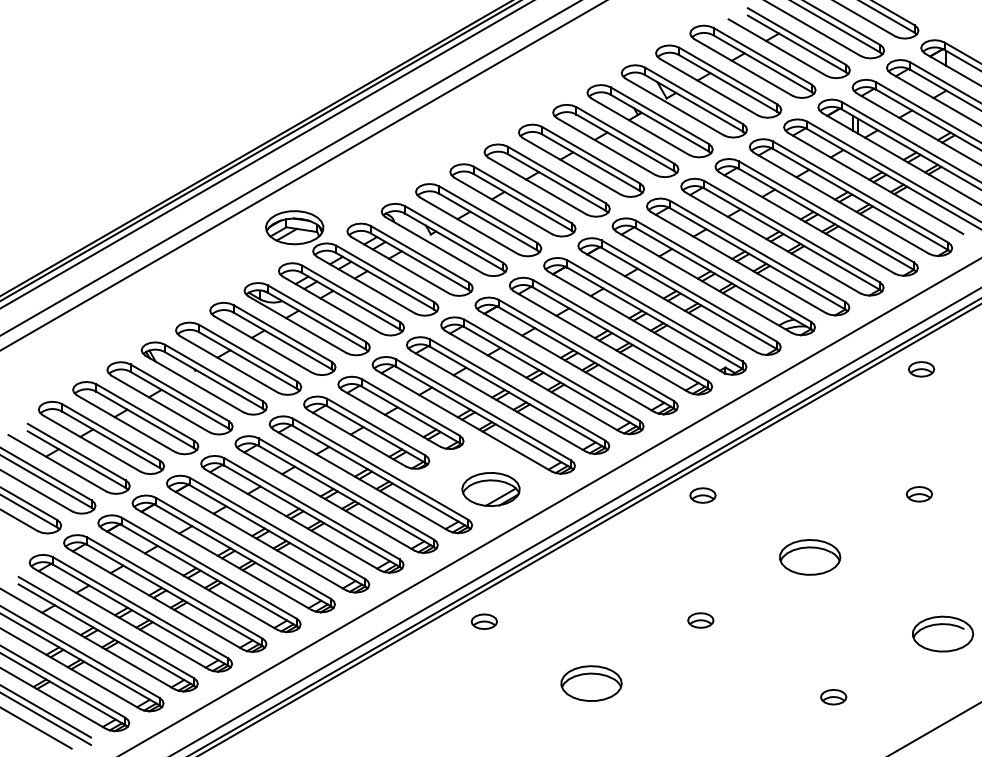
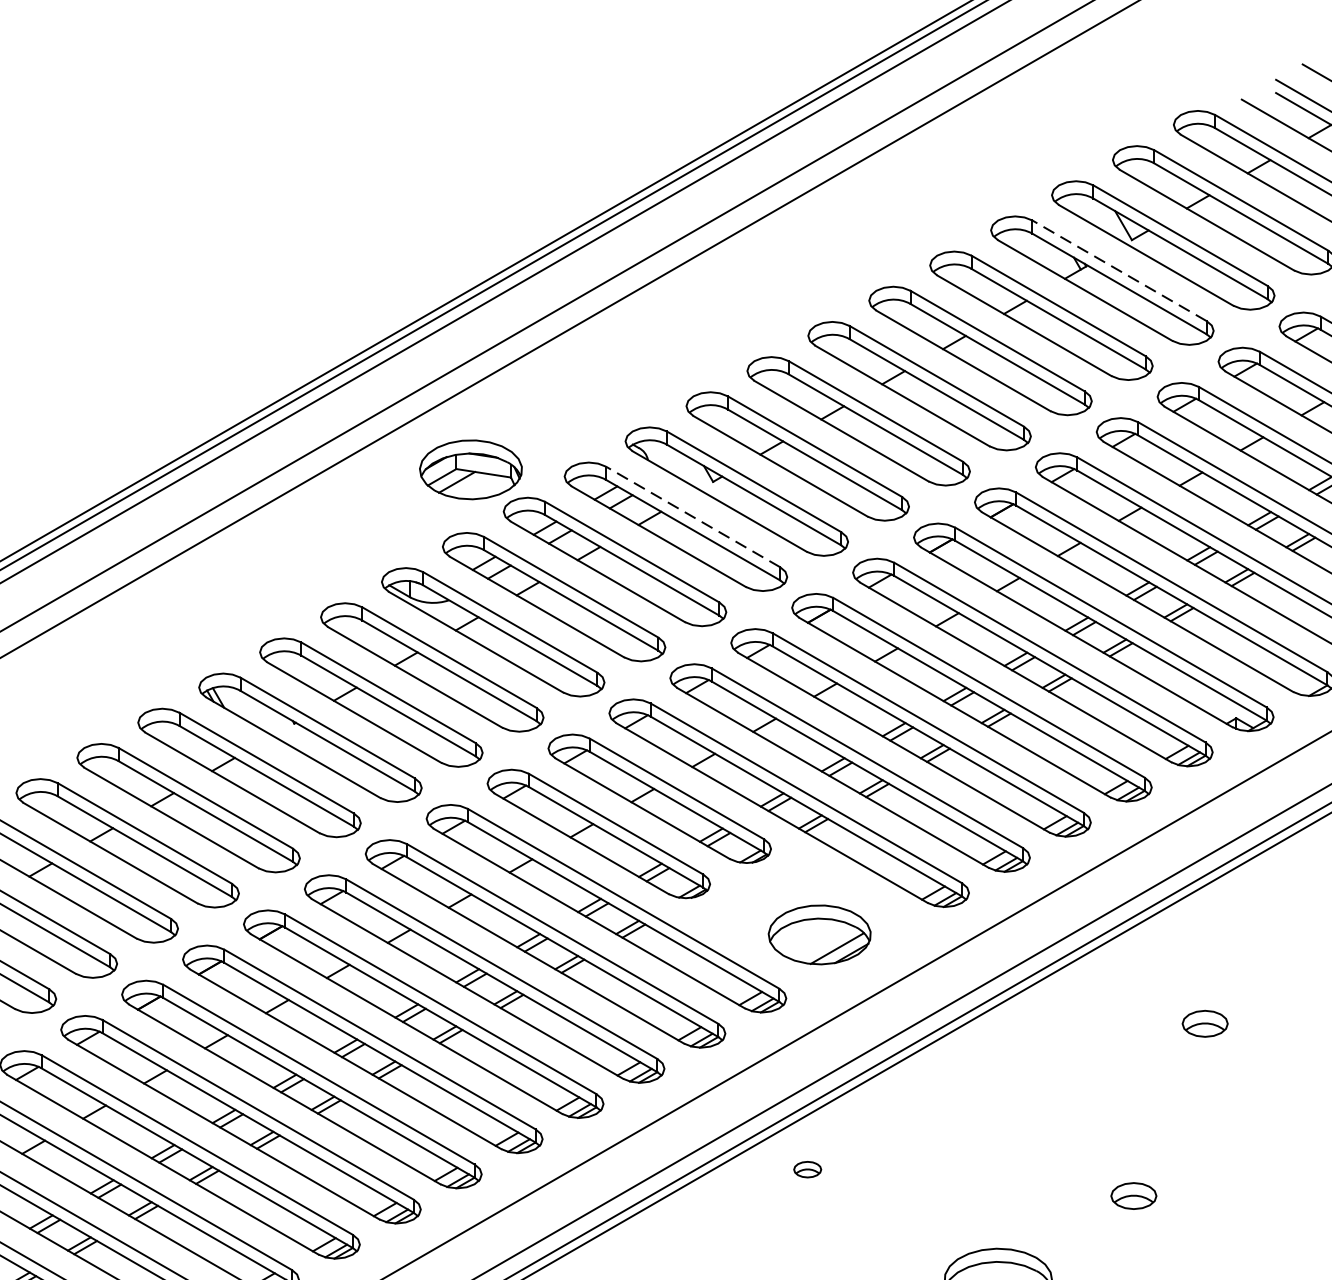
line: (659, 115) -> (1119, 270), solid -> dashed
line: (419, 254) -> (692, 517), solid -> dashed
part: (702, 495) -> (1204, 1023), moved
part: (700, 620) -> (1133, 1196), moved
part: (483, 621) -> (806, 1169), size x0.6

